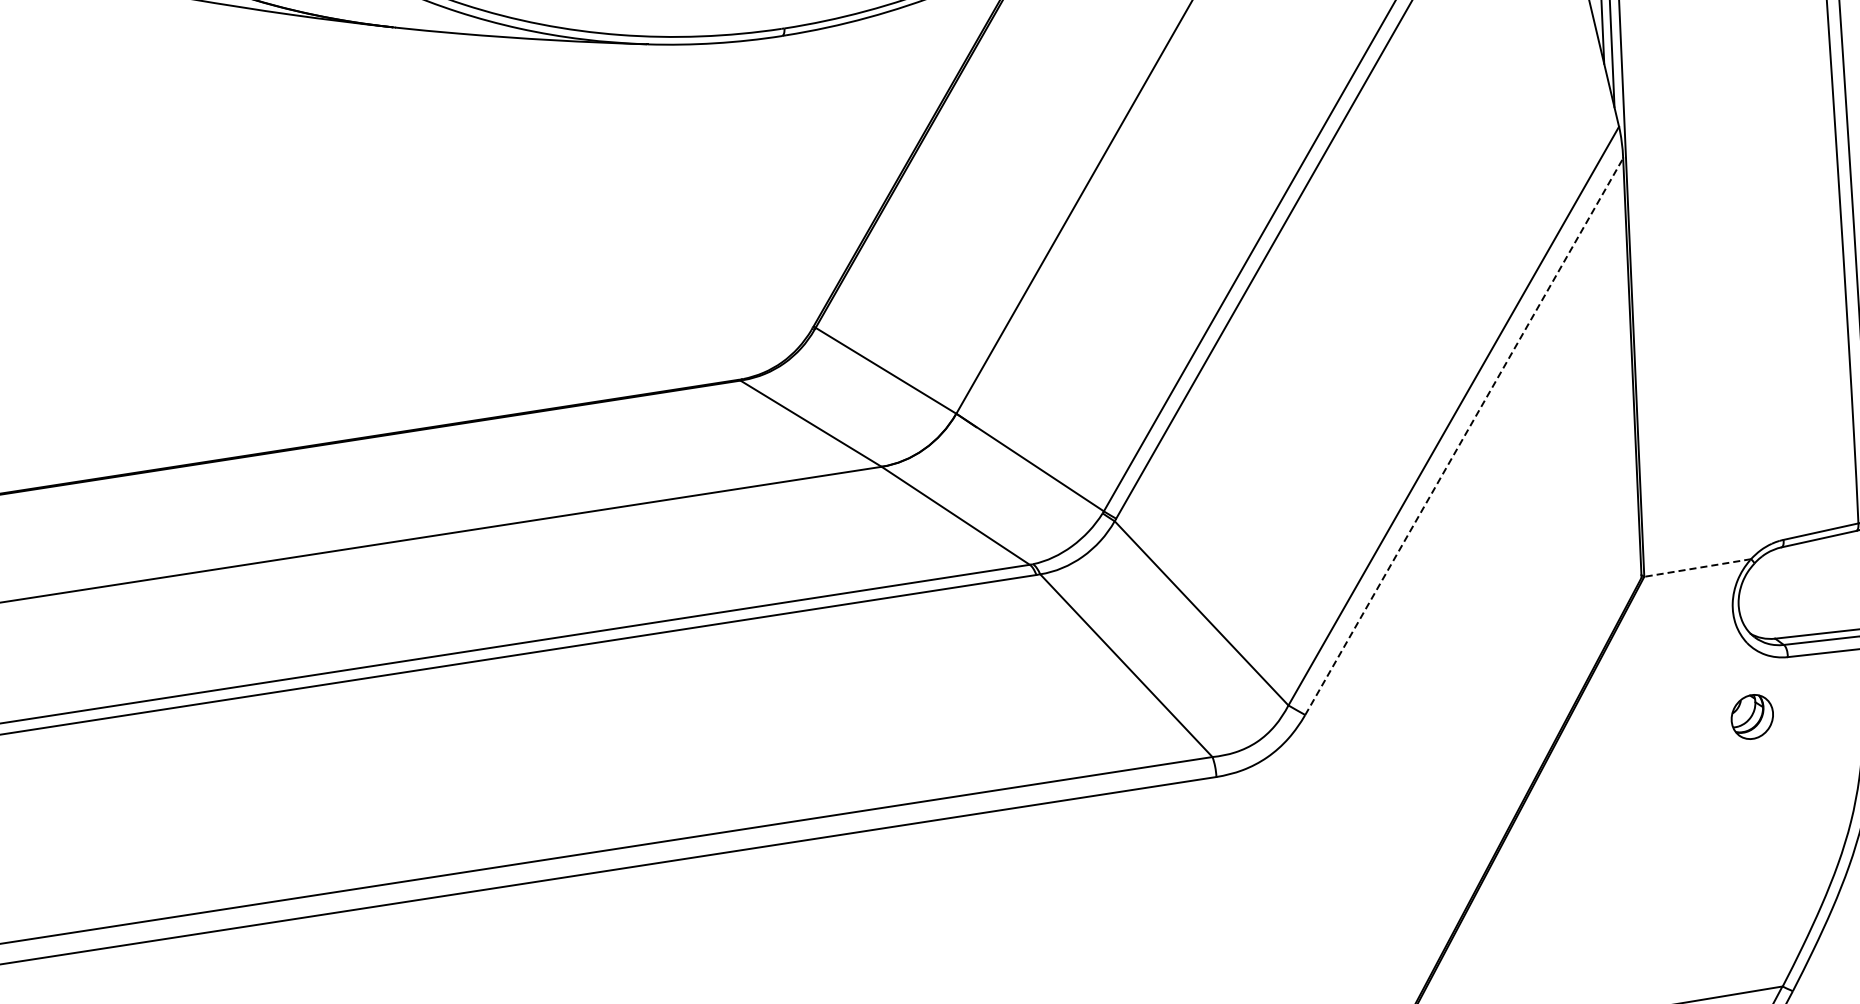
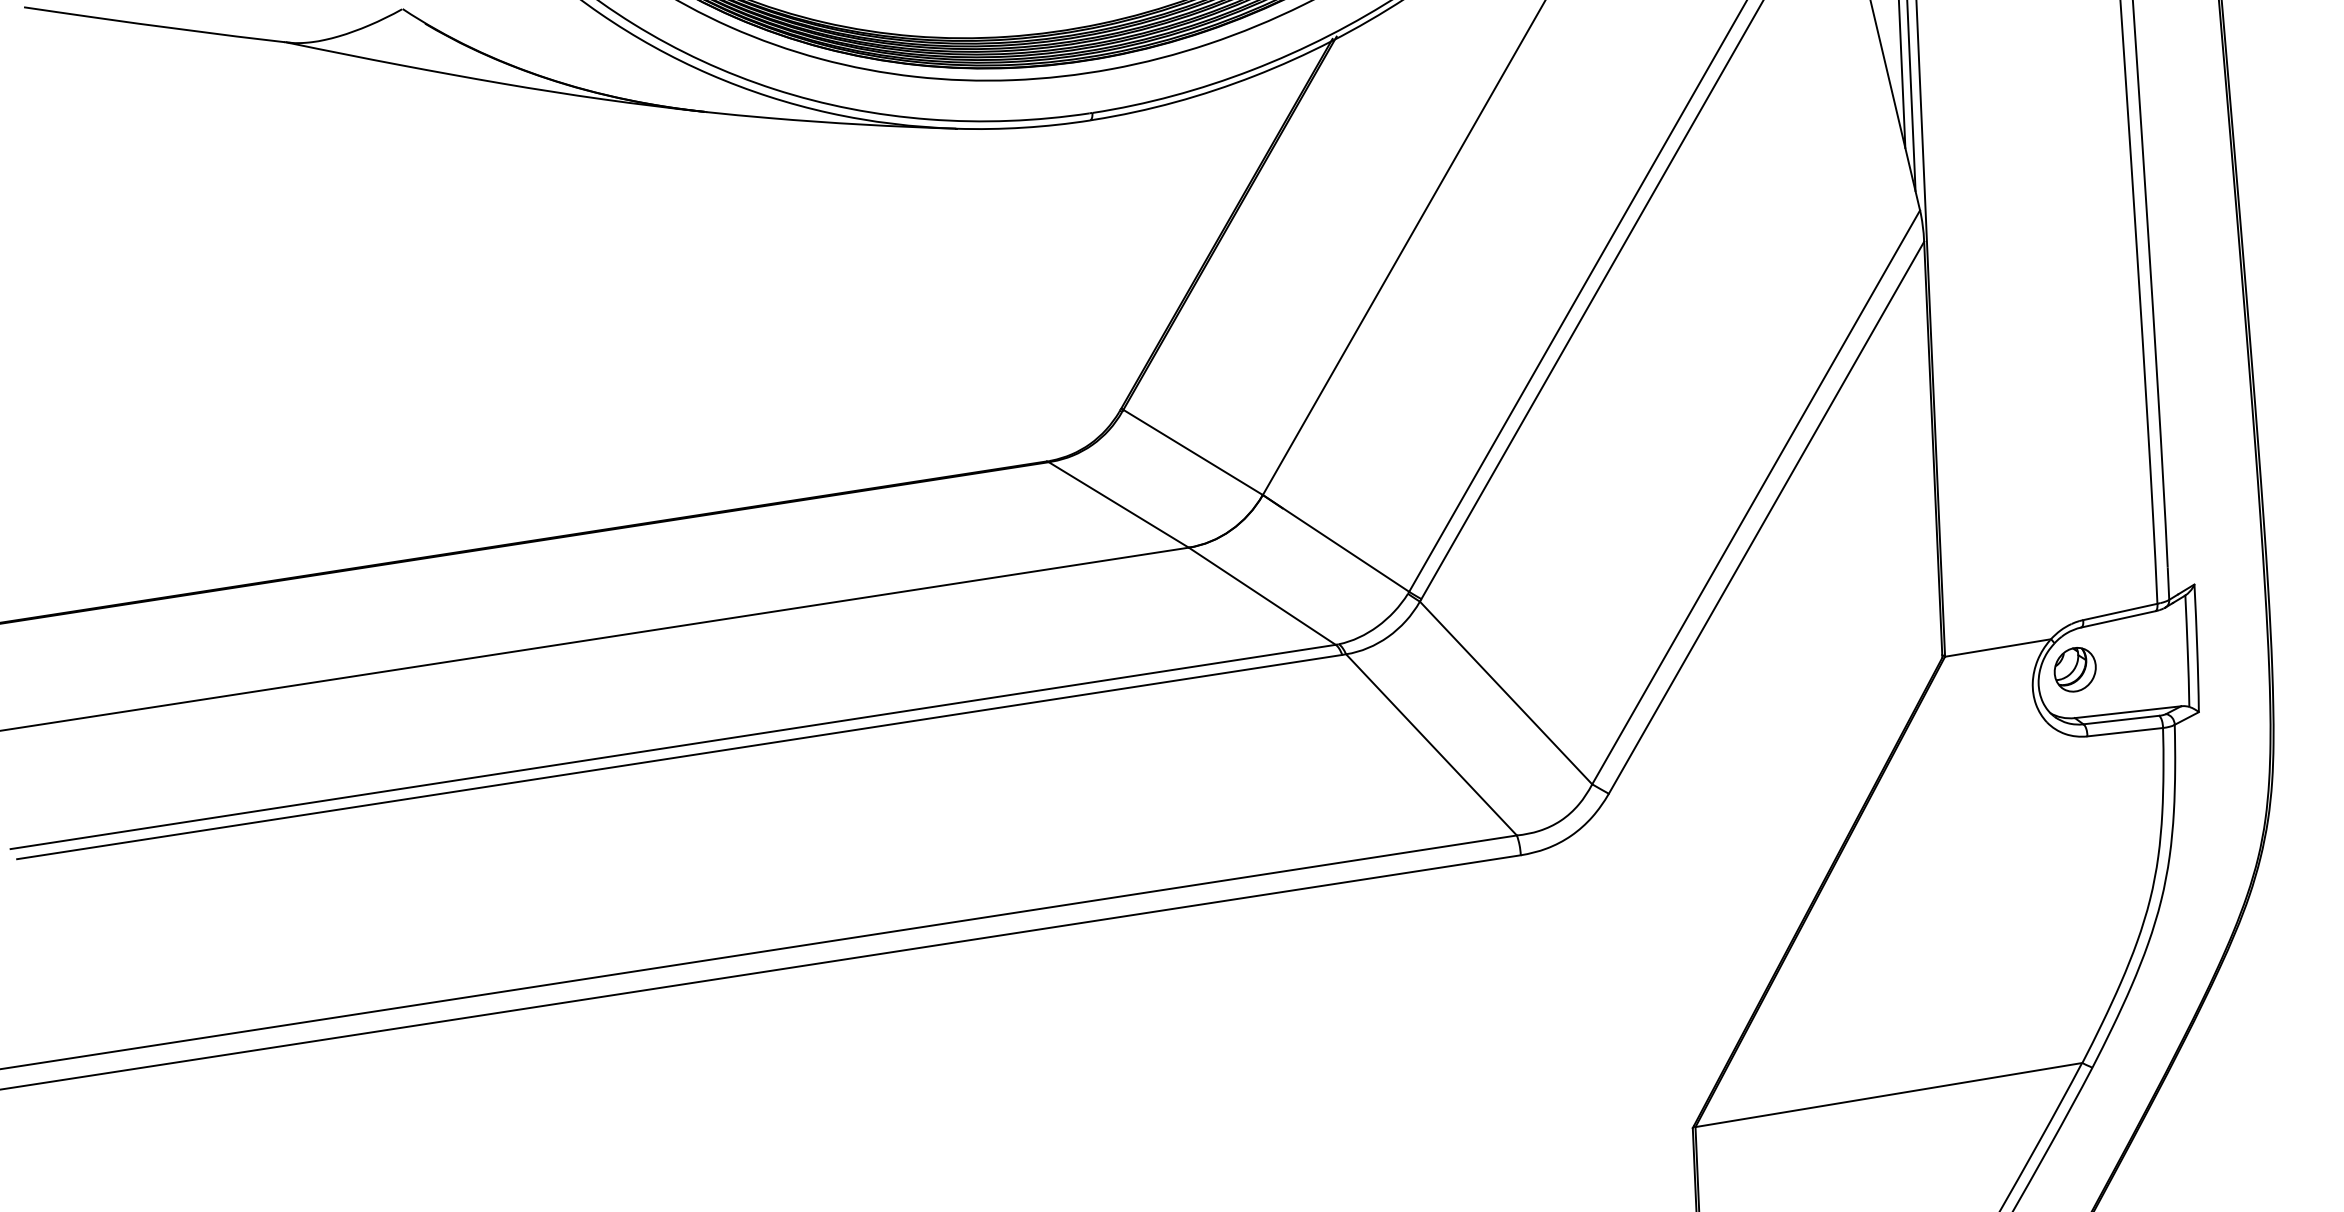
line: (1464, 436) -> (1766, 517), dashed -> solid
line: (1698, 568) -> (1998, 648), dashed -> solid
part: (1751, 716) -> (2074, 669), moved

